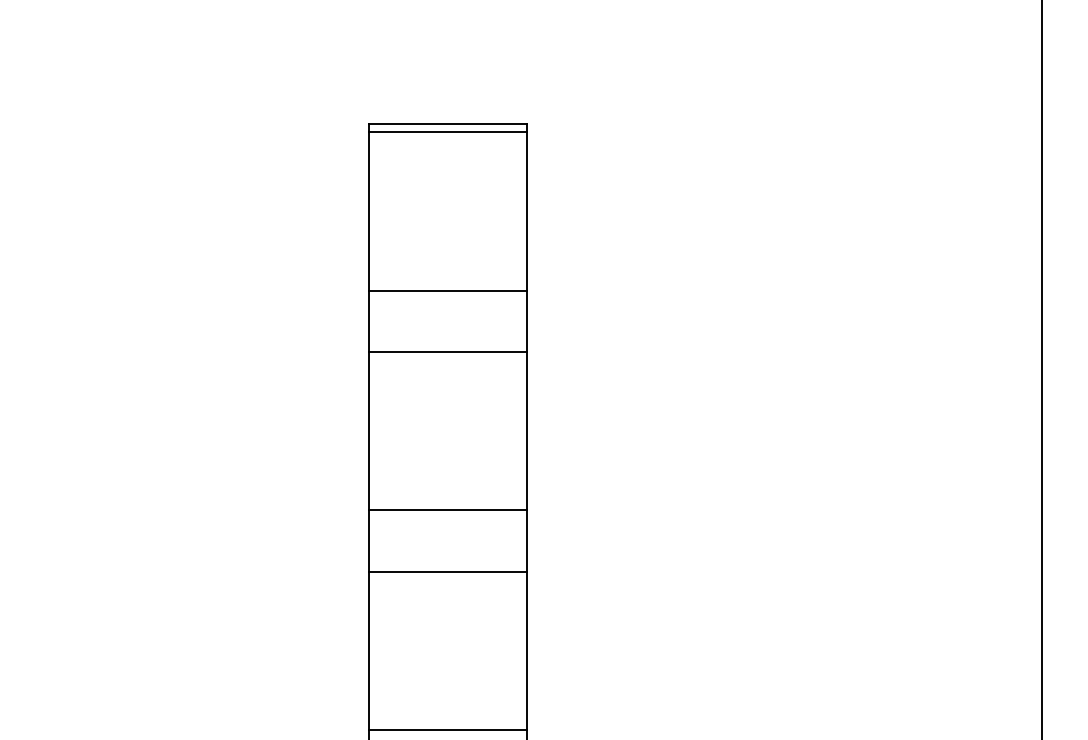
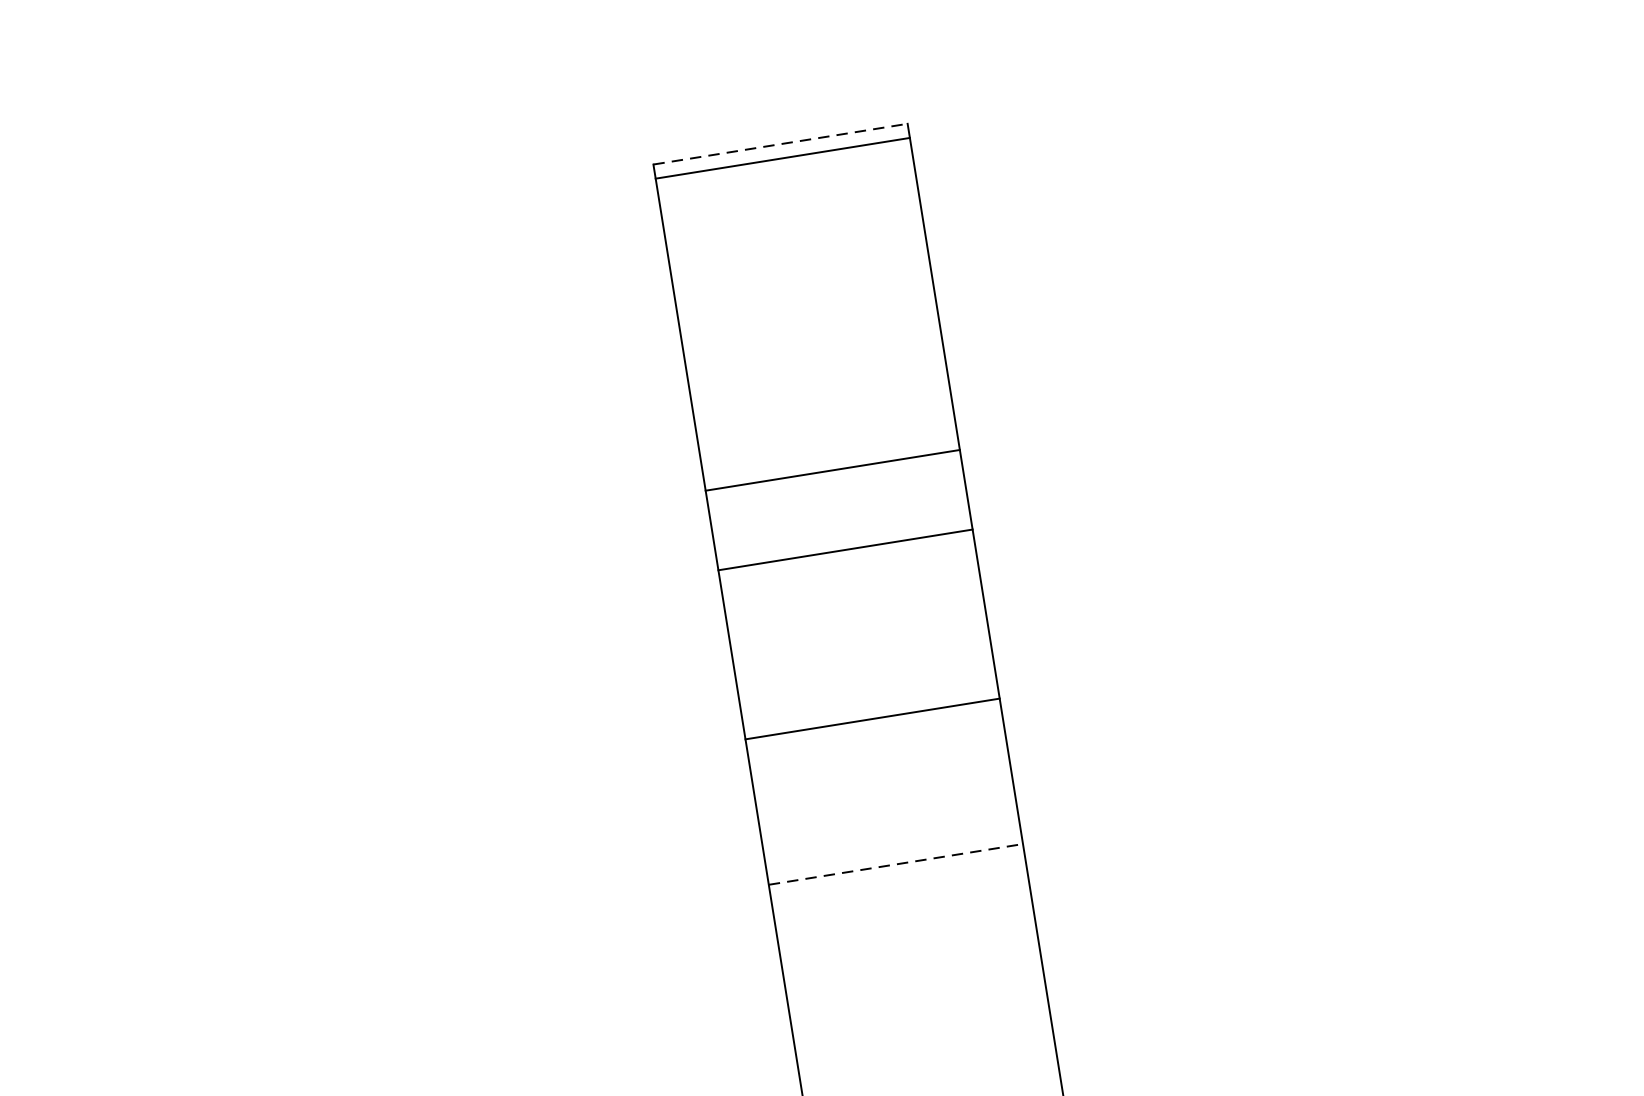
line: (448, 123) -> (781, 143), solid -> dashed
line: (447, 290) -> (832, 470), moved
line: (447, 352) -> (845, 550), moved
line: (447, 510) -> (872, 719), moved
line: (448, 571) -> (896, 863), solid -> dashed

